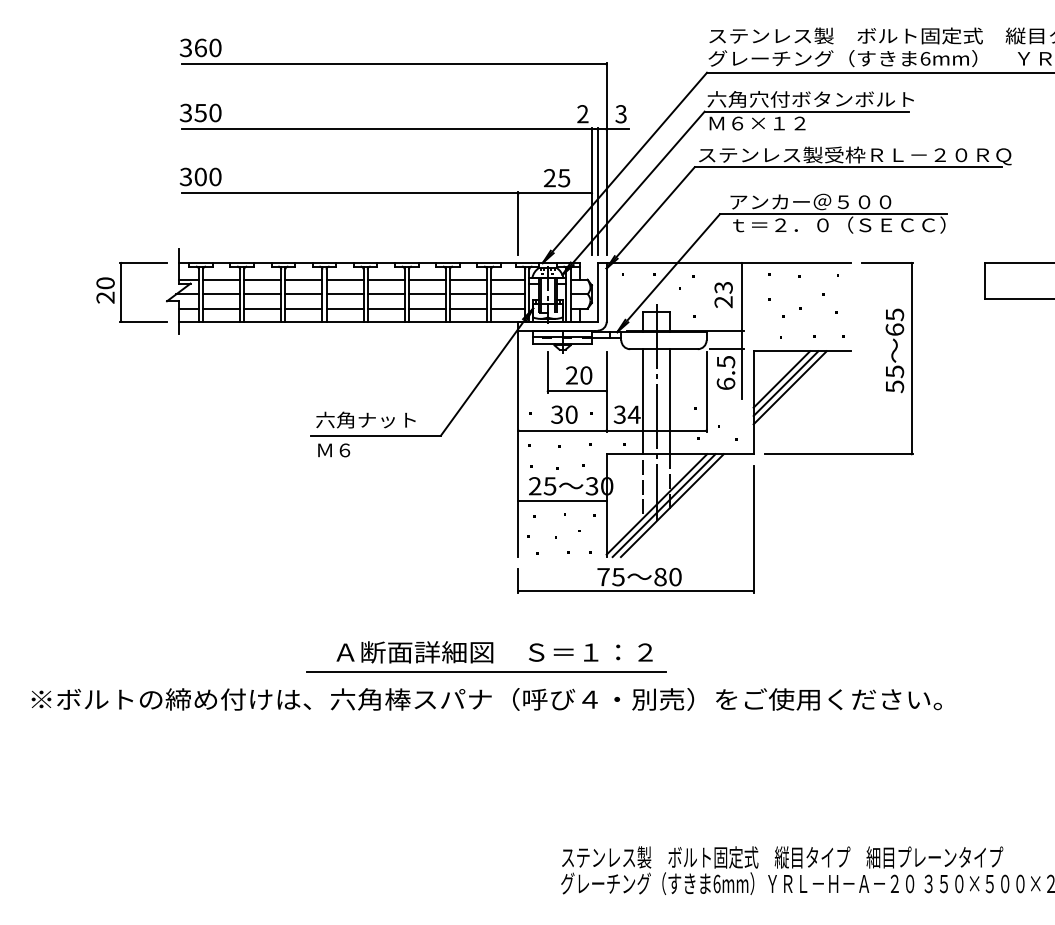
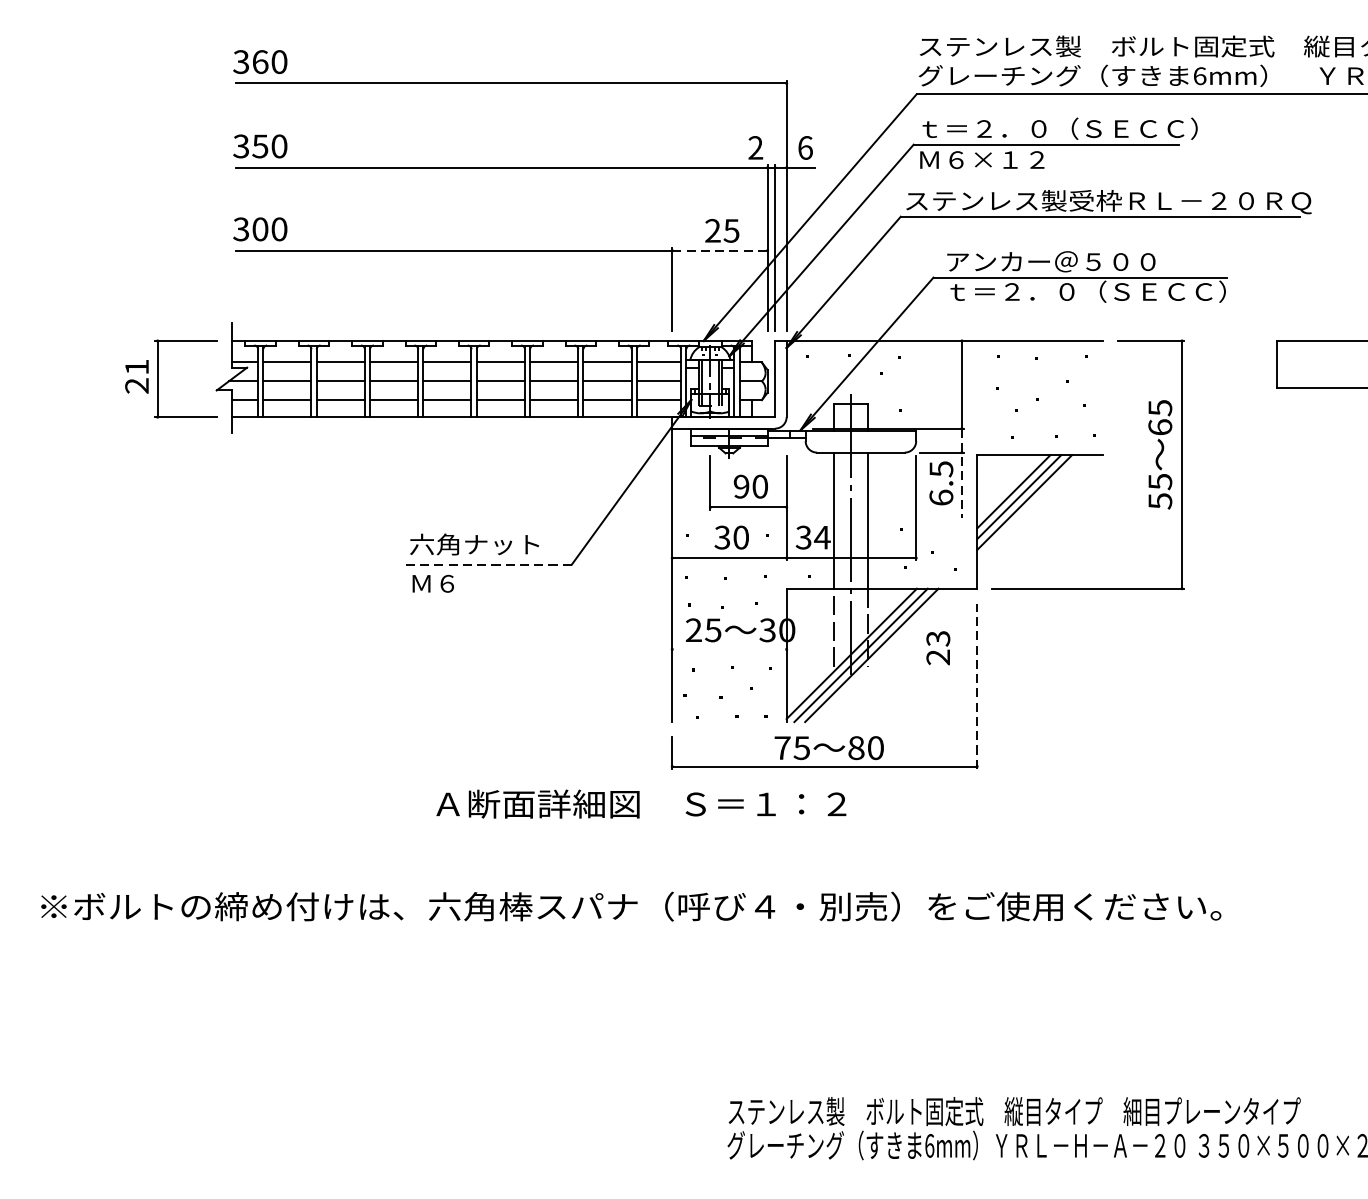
text: (815, 98) -> (1057, 127), 六角穴付ボタンボルト -> ｔ＝２．０（ＳＥＣＣ）
text: (620, 114) -> (804, 148), 3 -> 6
line: (555, 193) -> (720, 250), solid -> dashed
text: (105, 283) -> (136, 367), 20 -> 21
text: (723, 295) -> (938, 648), moved
line: (741, 365) -> (961, 473), solid -> dashed
text: (571, 375) -> (741, 486), 20 -> 90
line: (376, 435) -> (488, 564), solid -> dashed
line: (562, 501) -> (729, 650), removed
line: (753, 529) -> (976, 686), solid -> dashed
text: (494, 652) -> (641, 804), moved
line: (486, 672) -> (630, 871), removed

